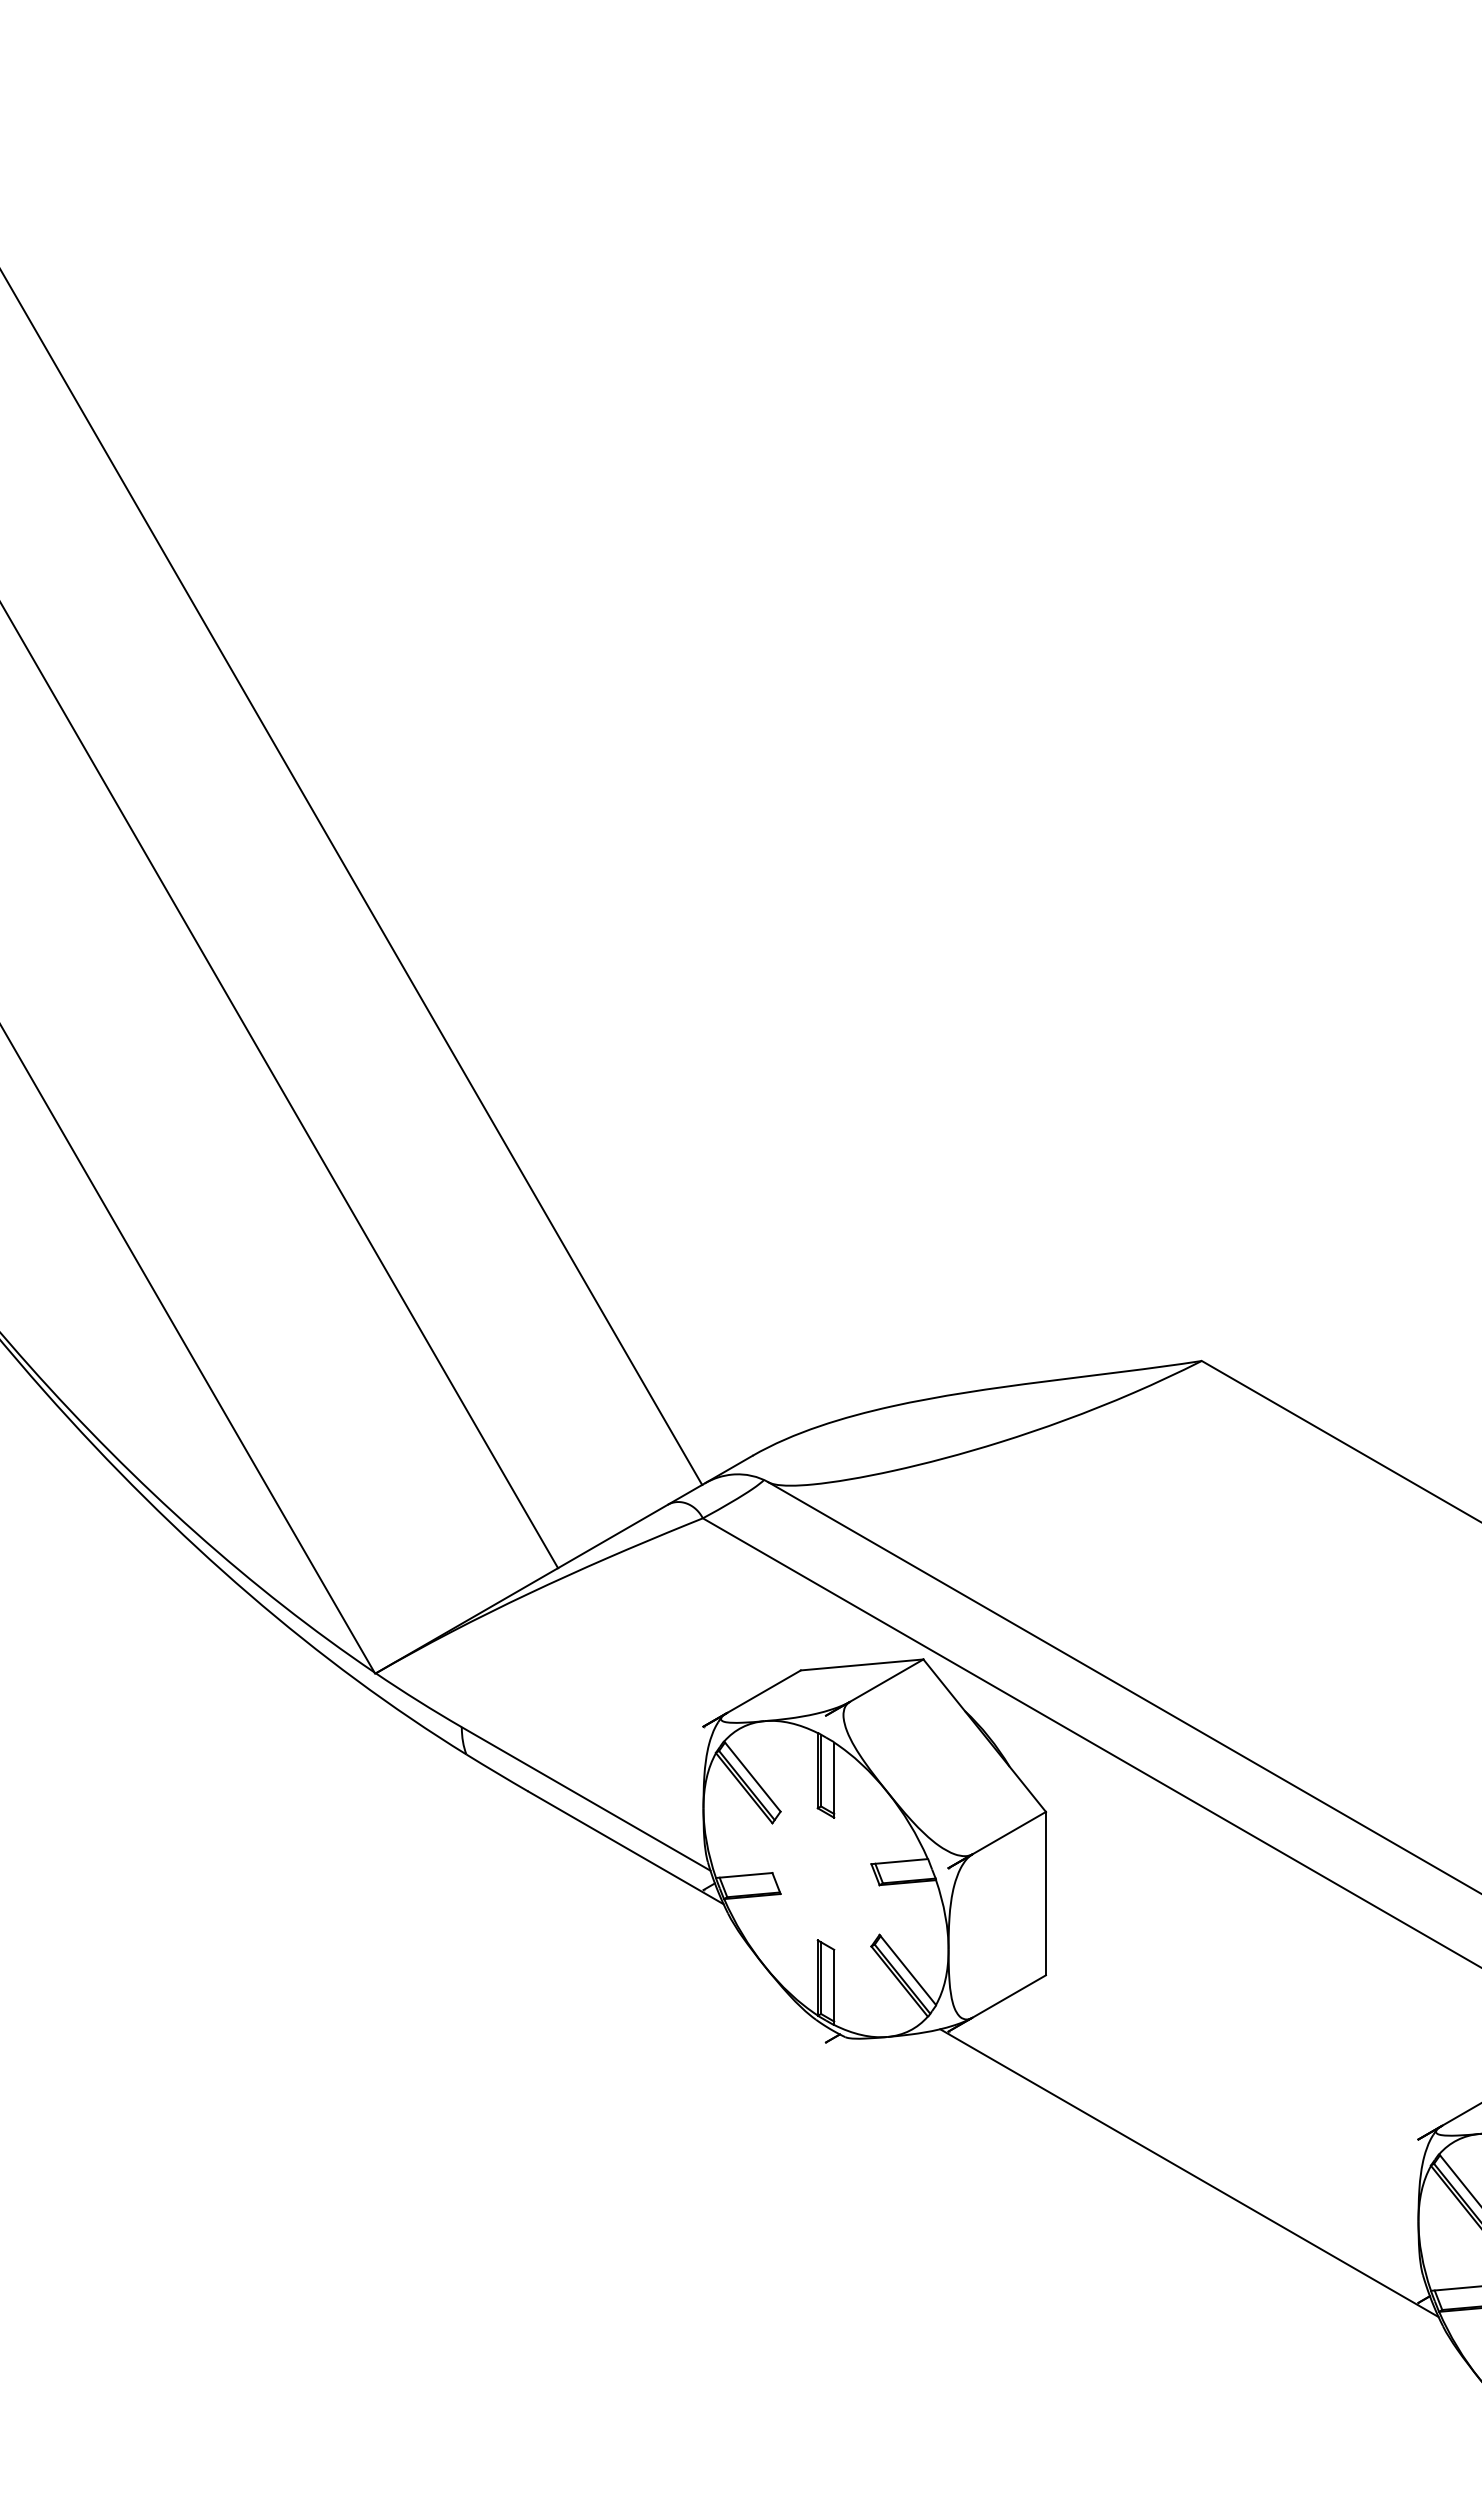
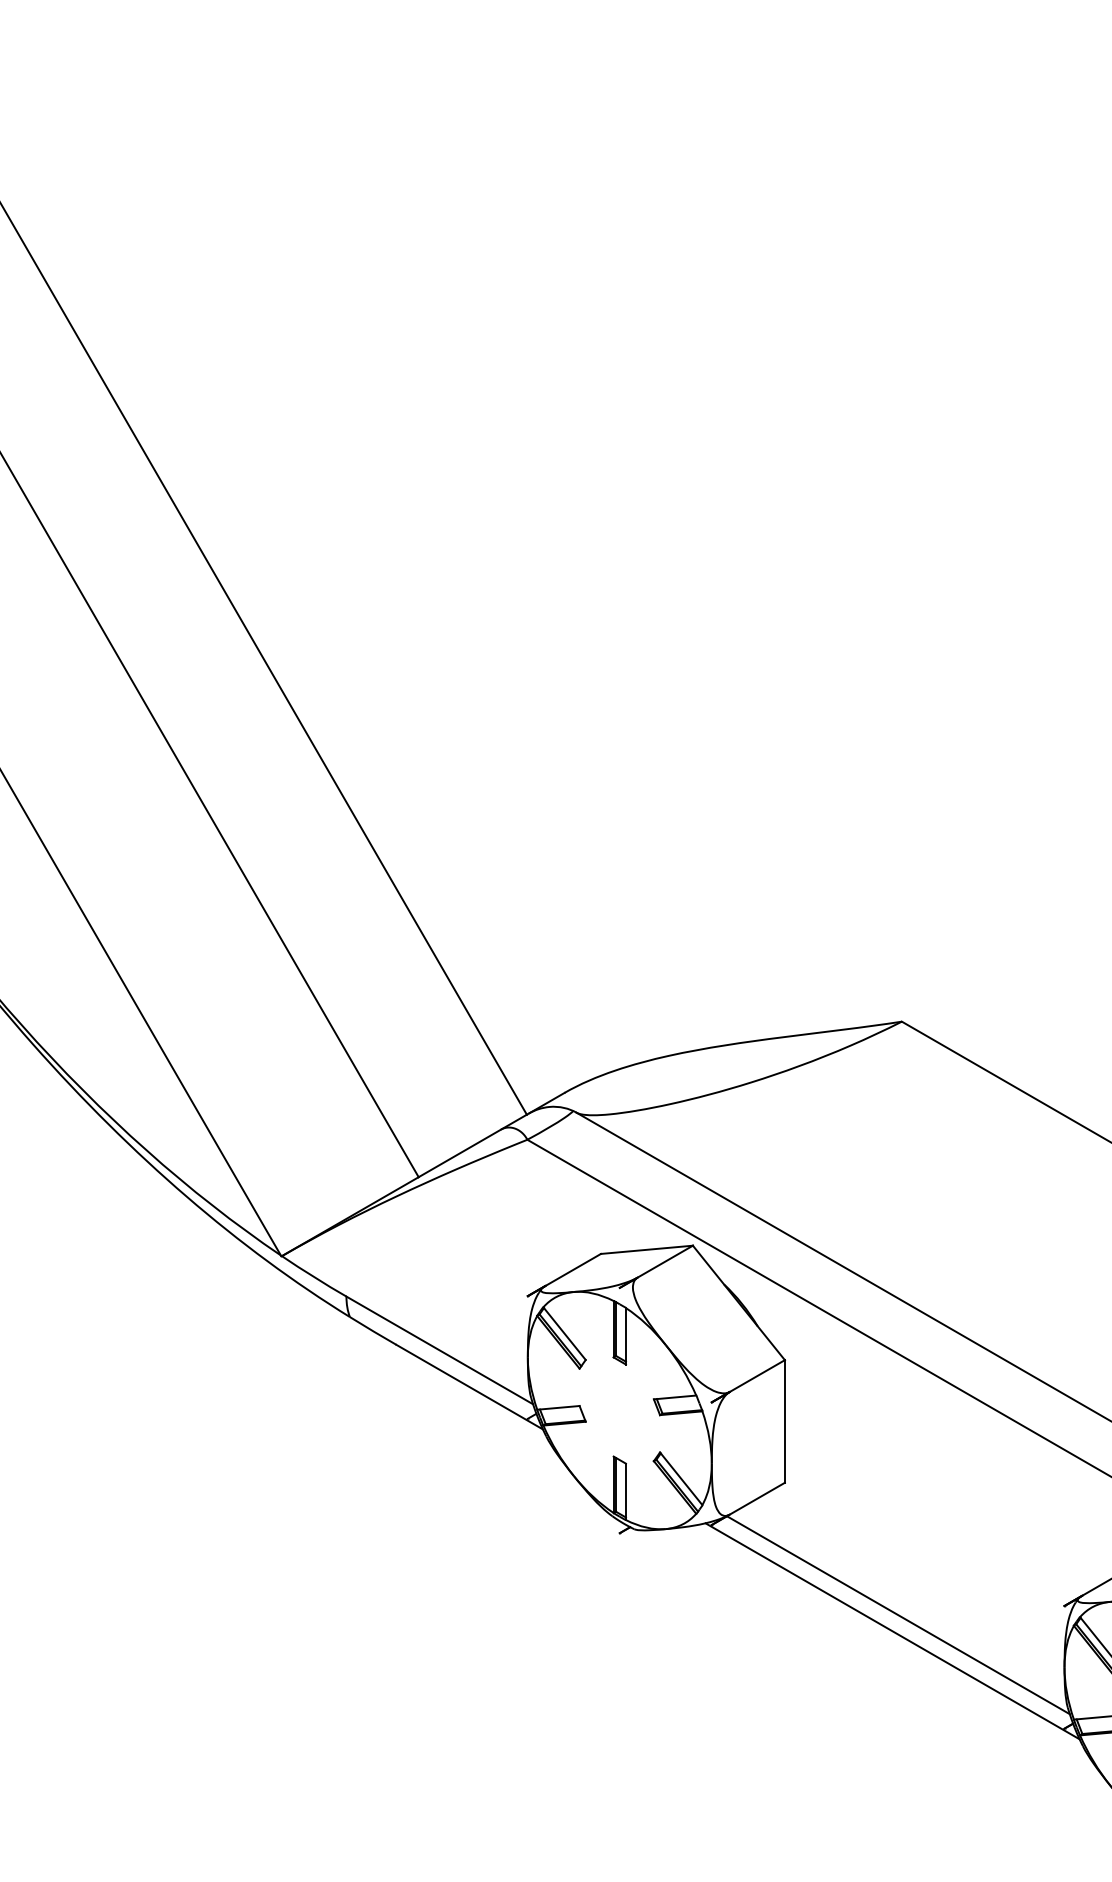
line: (1196, 2151) -> (897, 1615), added

